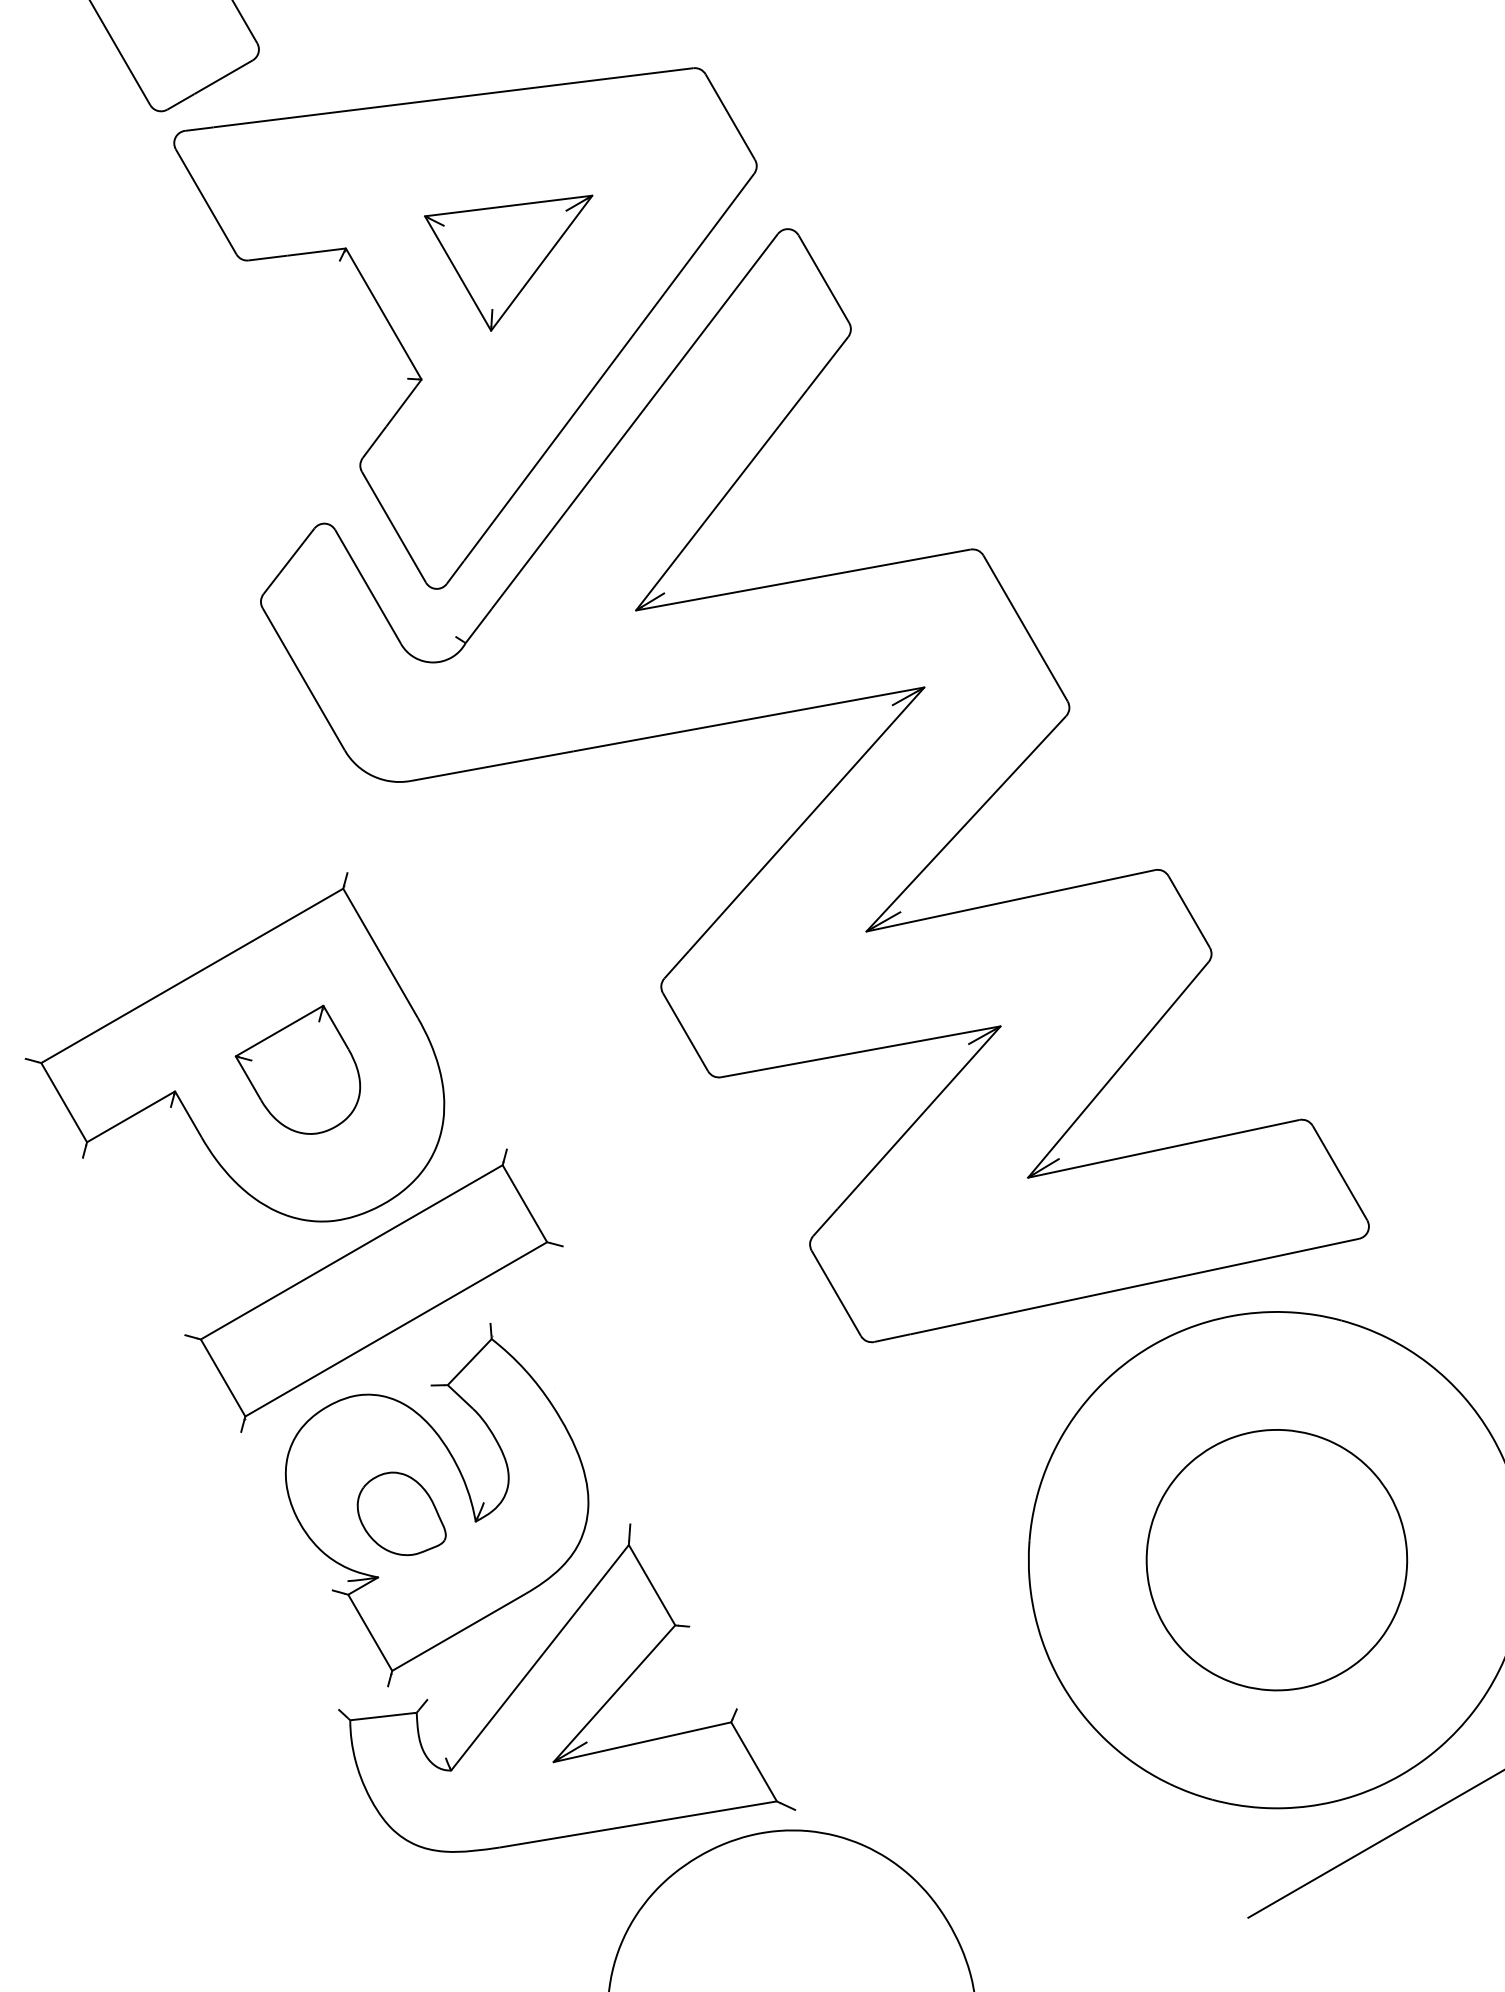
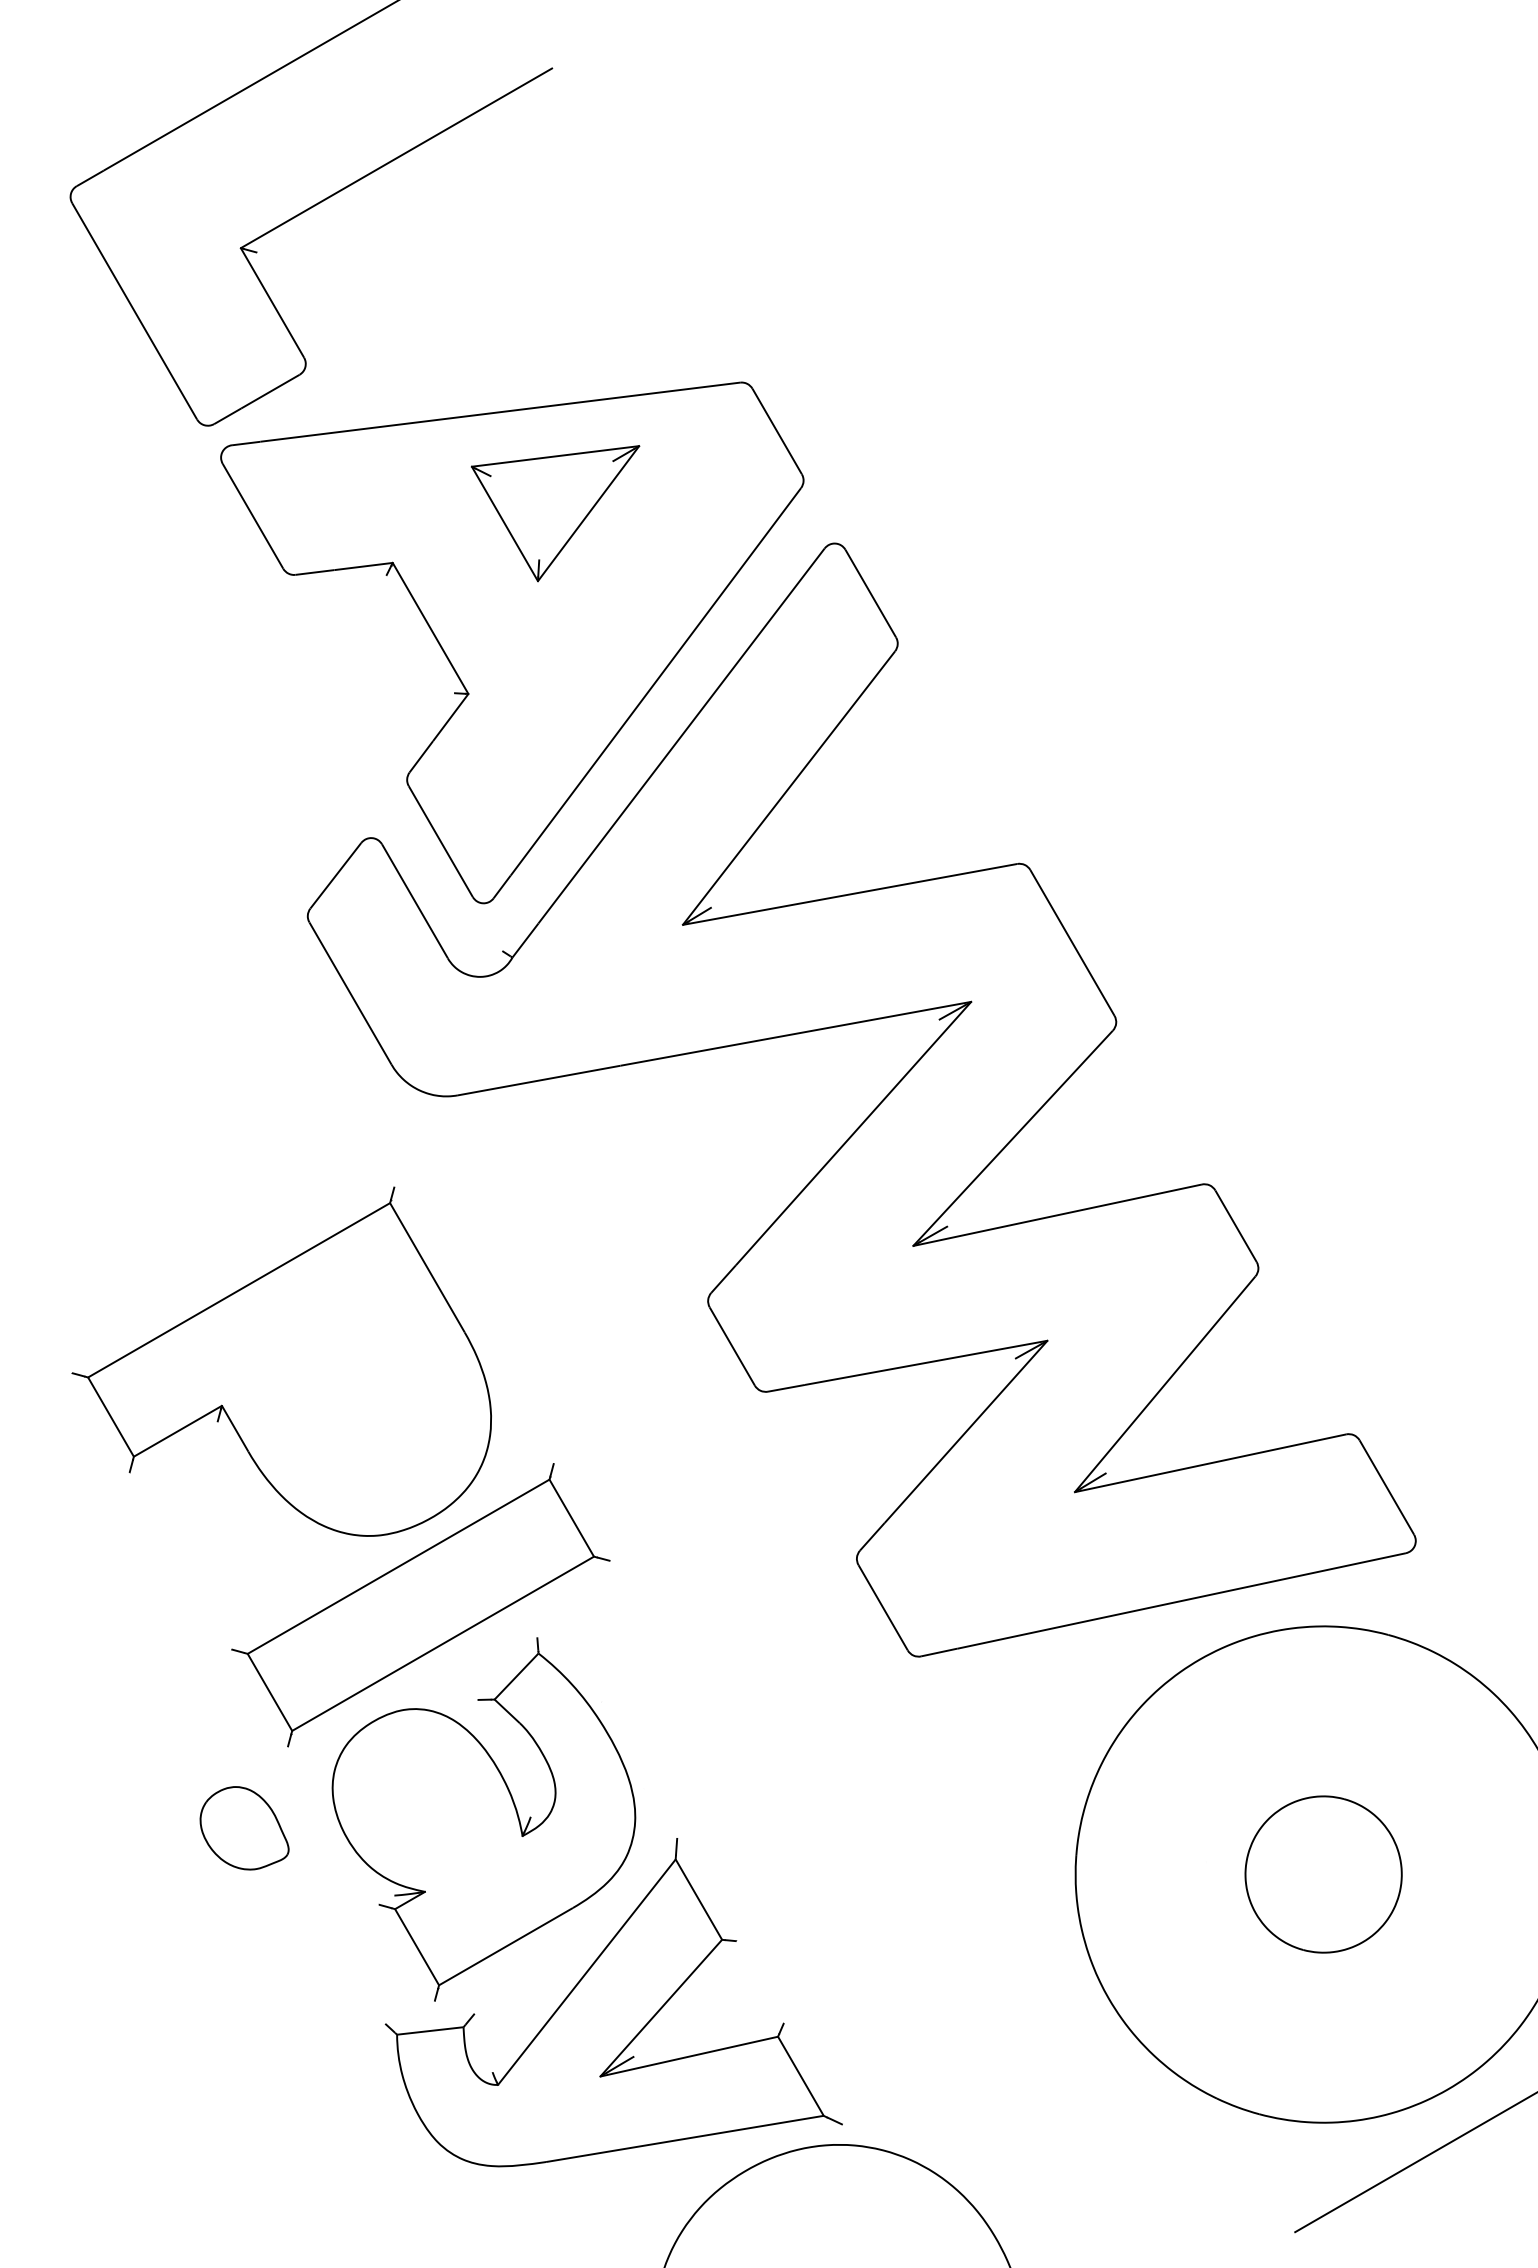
part: (508, 263) -> (555, 513), moved
part: (297, 1070) -> (344, 1384), removed
part: (401, 1514) -> (244, 1828), moved
part: (1276, 1560) -> (1323, 1874), size x0.6

